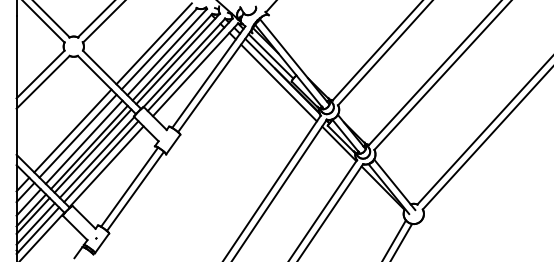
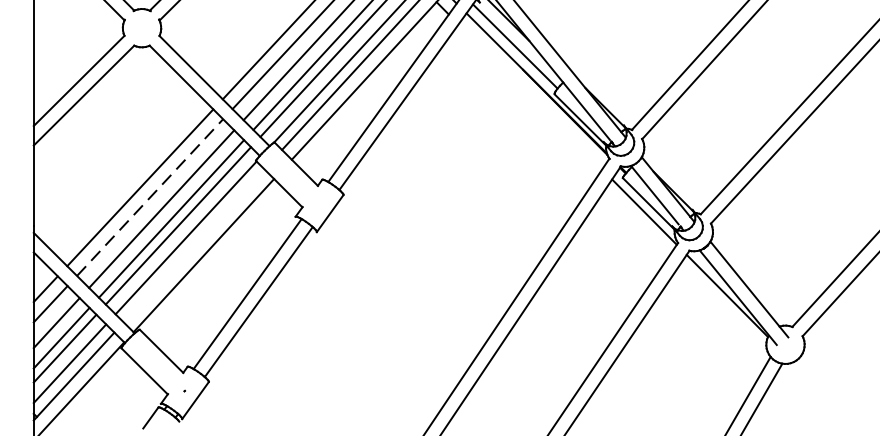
line: (278, 82) -> (529, 95), removed
line: (78, 136) -> (150, 198), solid -> dashed
line: (101, 161) -> (194, 245), removed

